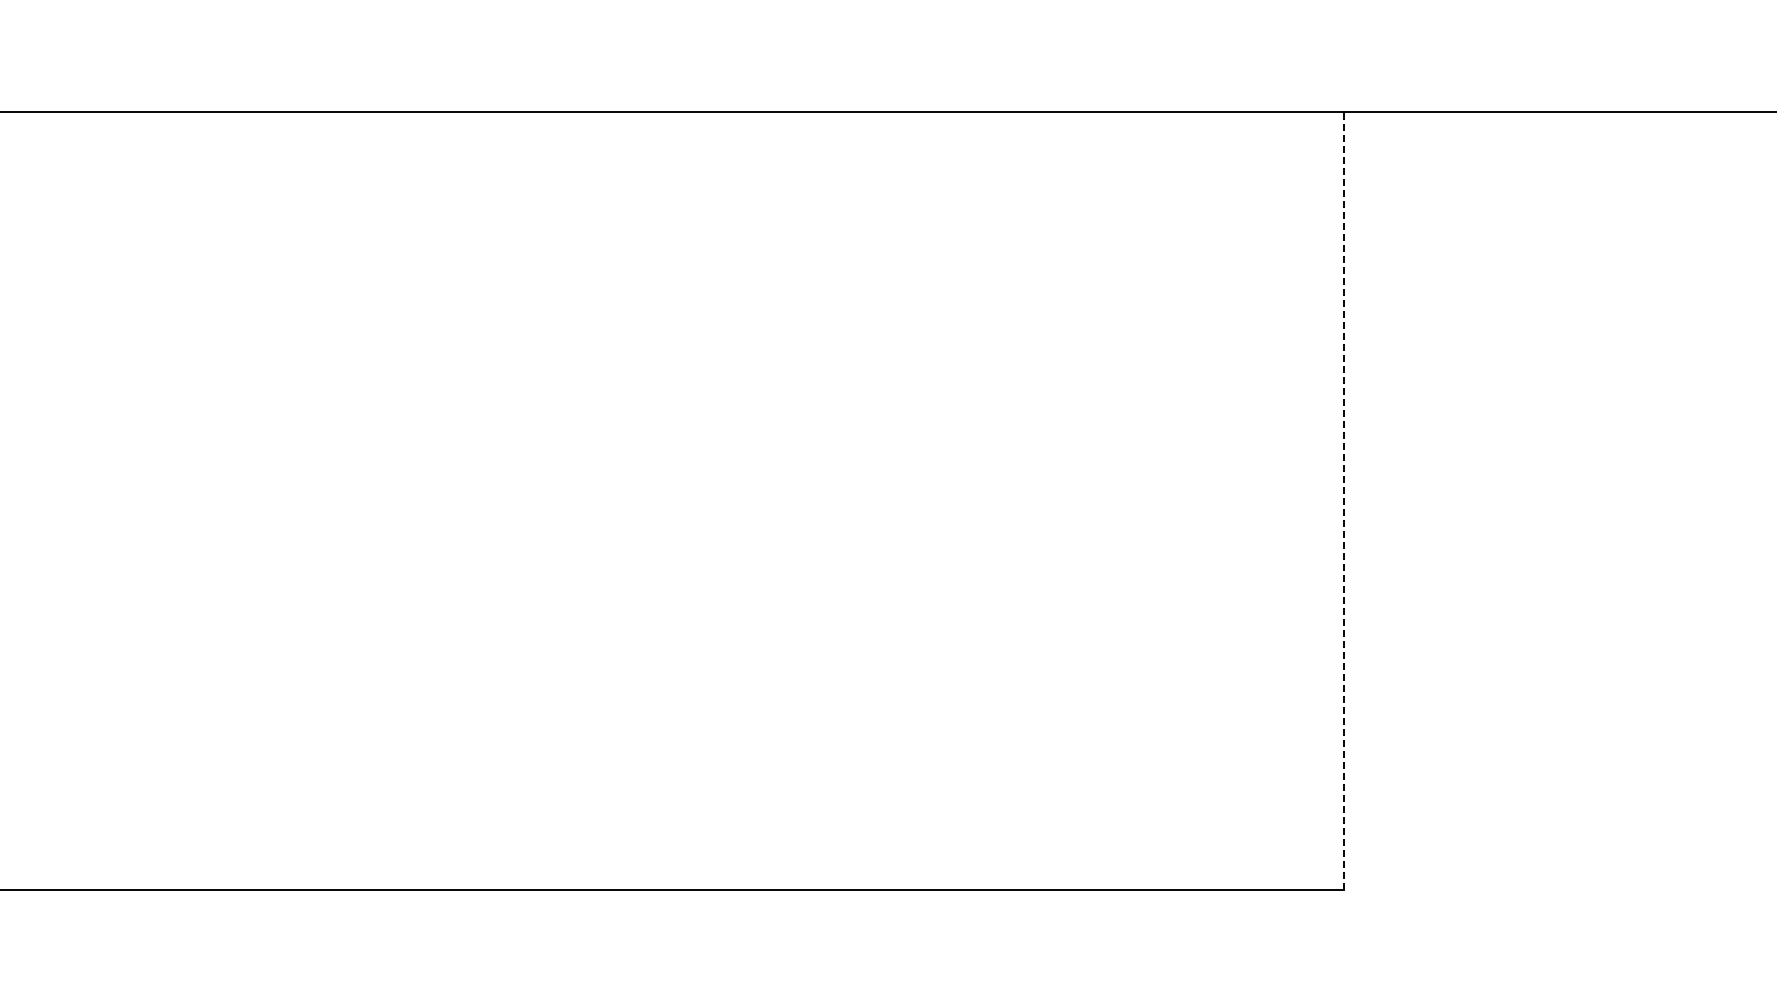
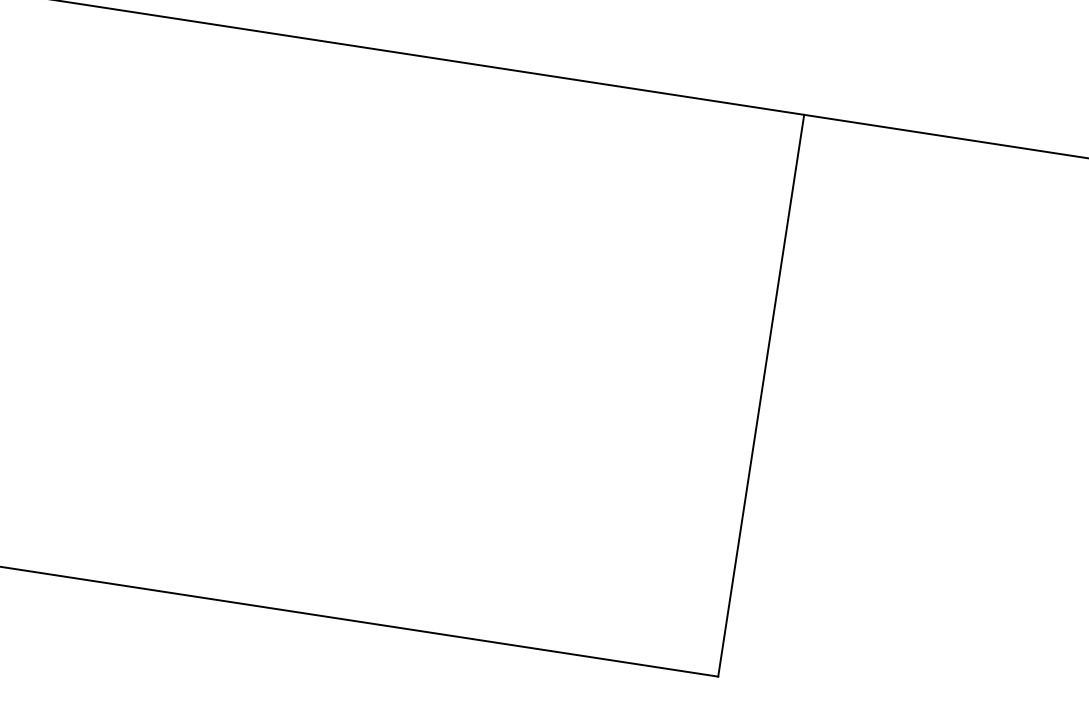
line: (1343, 500) -> (761, 395), dashed -> solid

